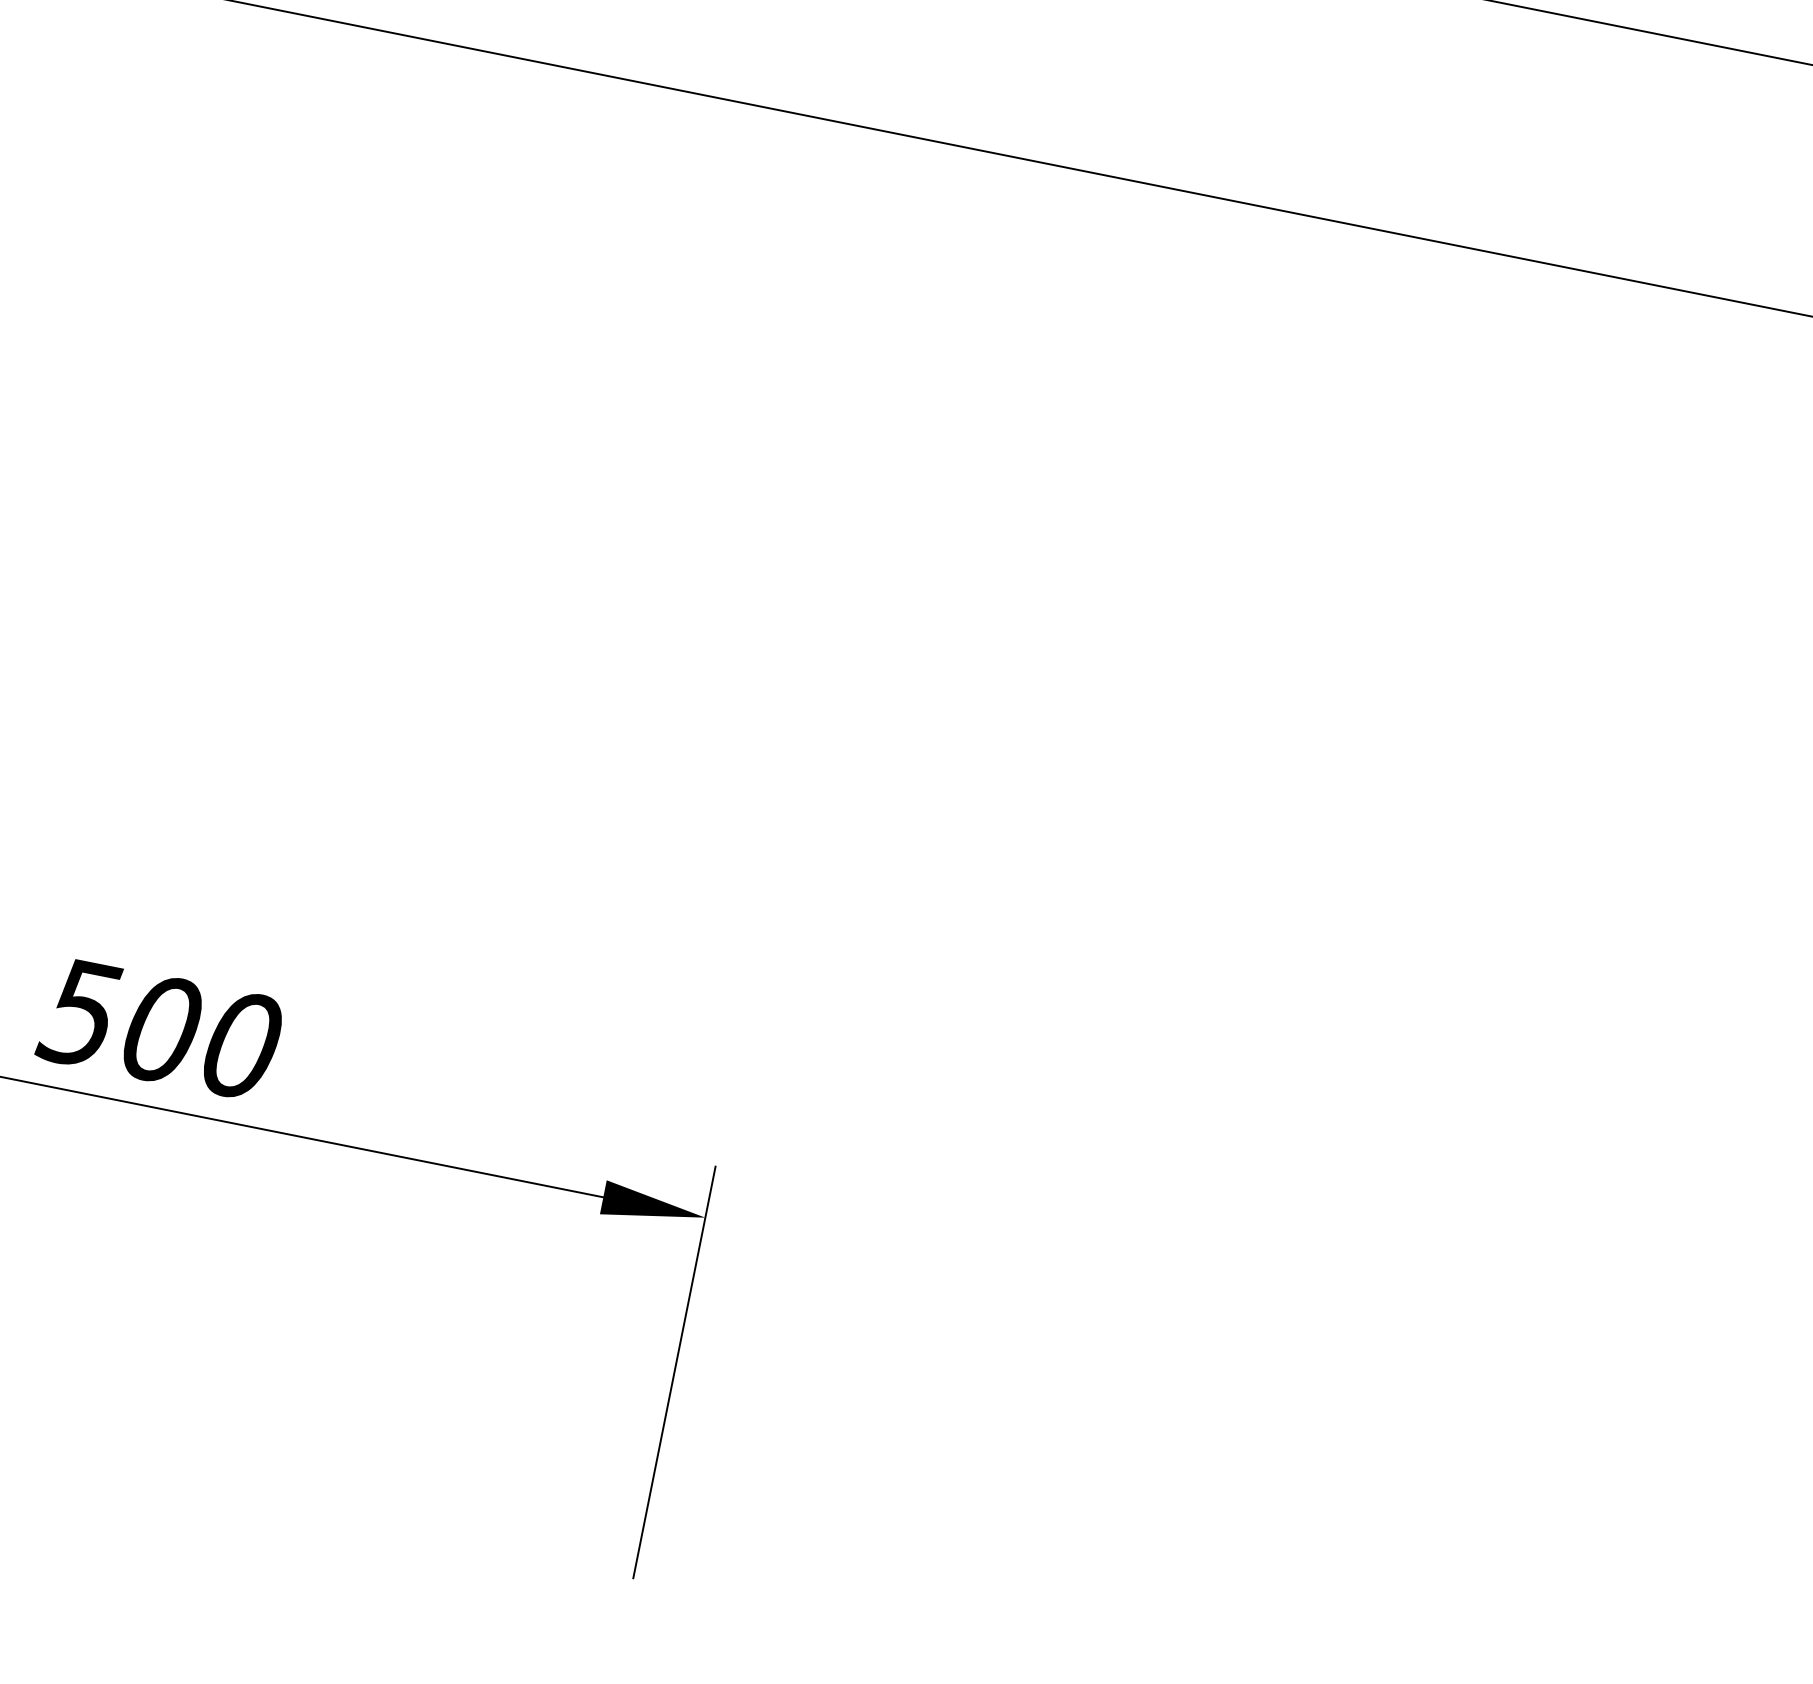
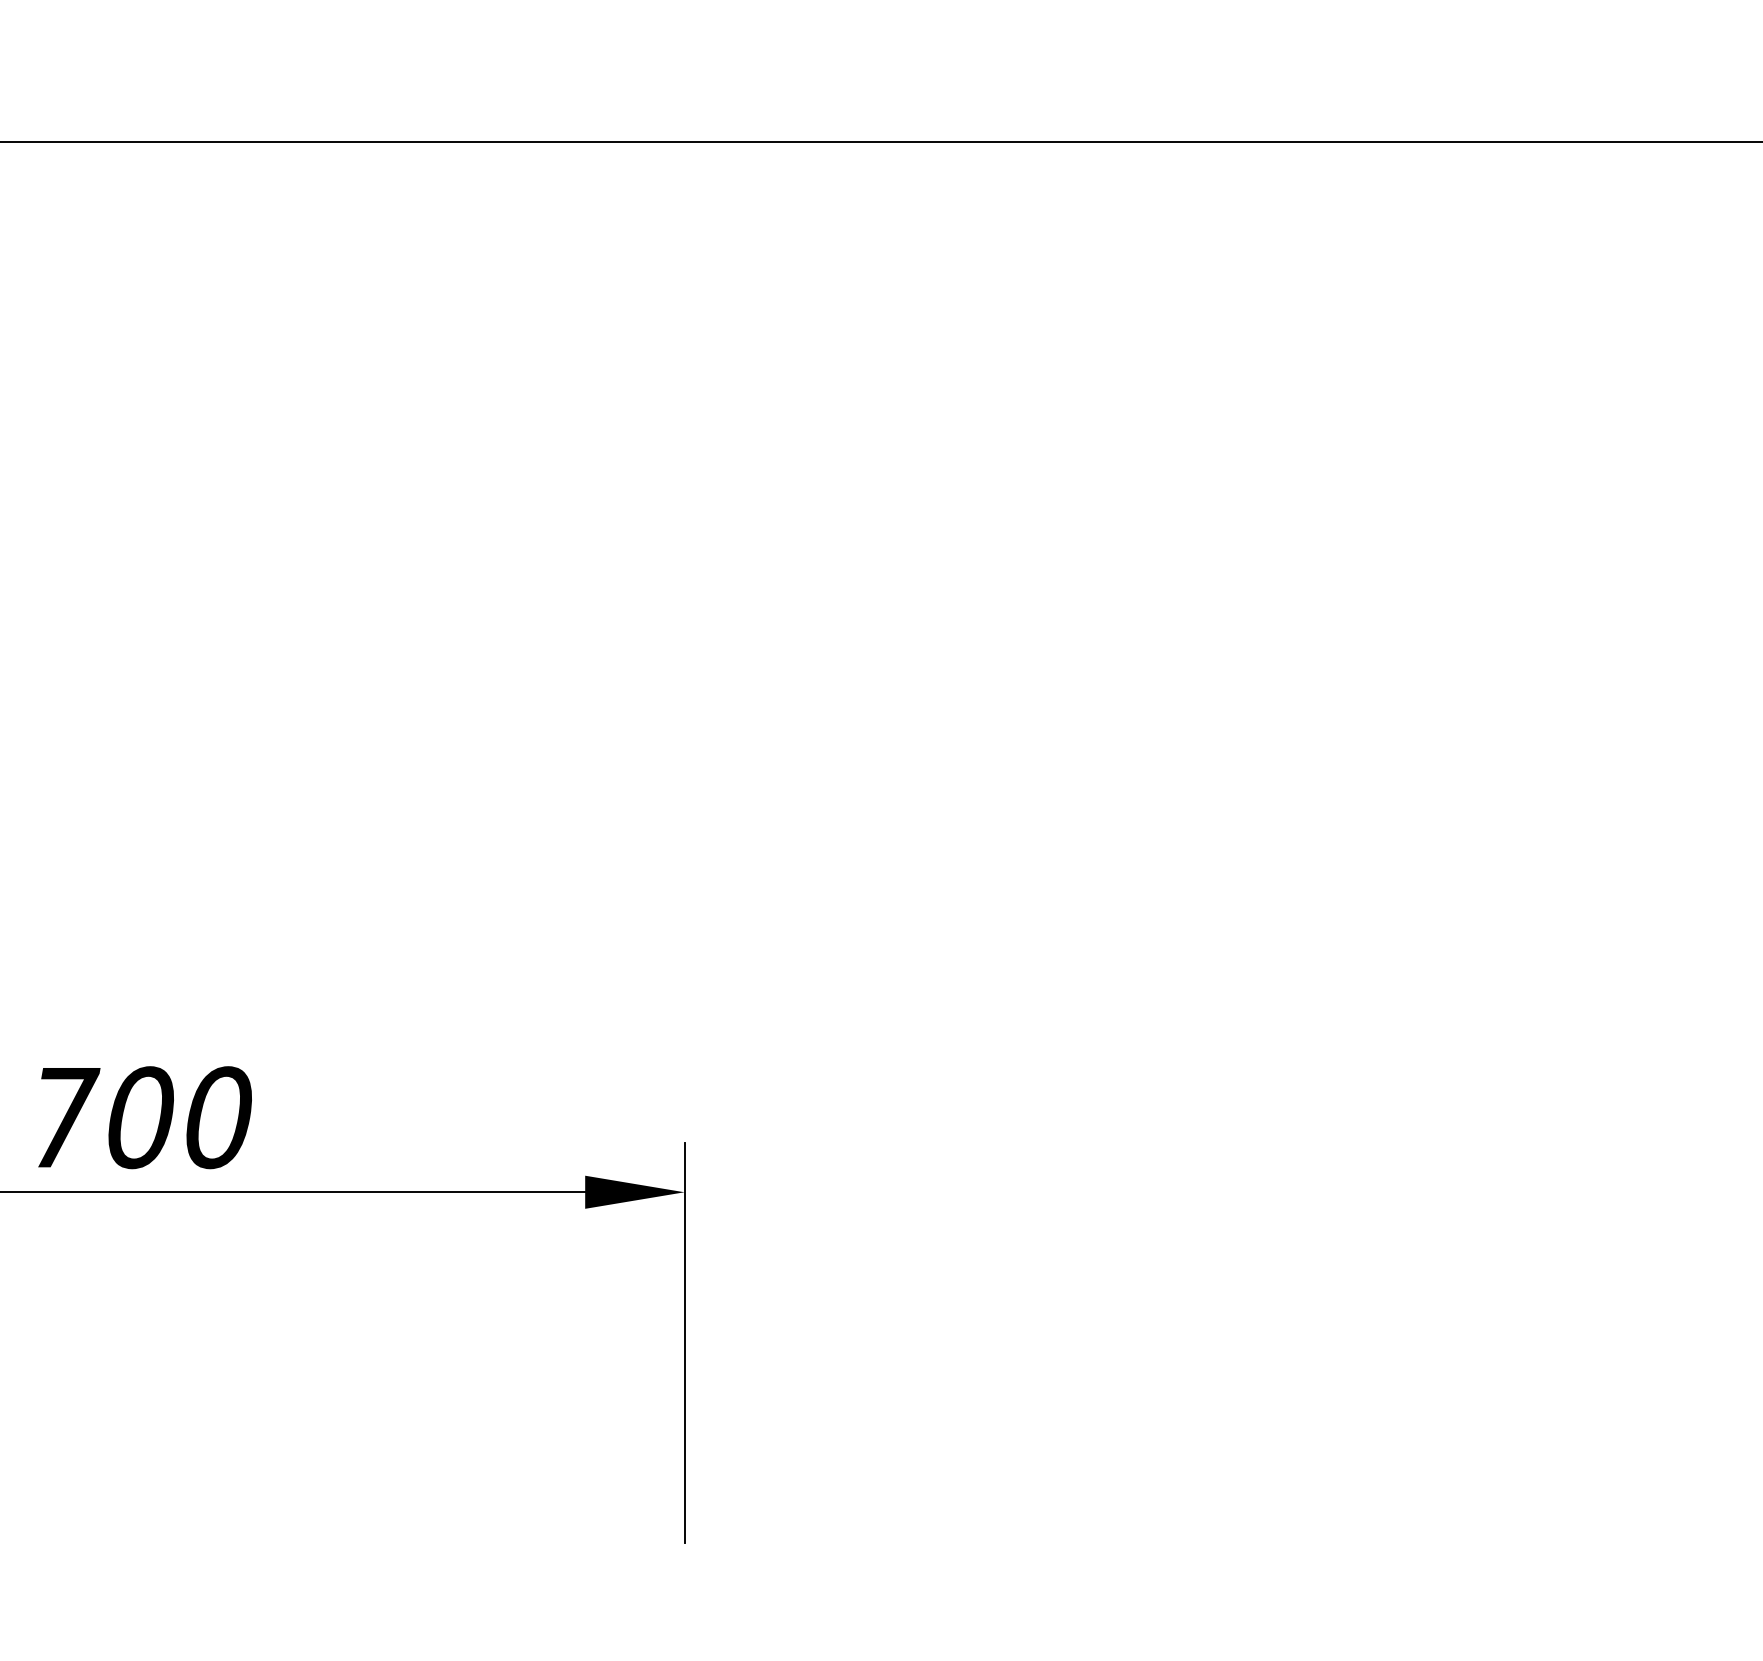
text: (81, 1014) -> (62, 1118), 500 -> 700

